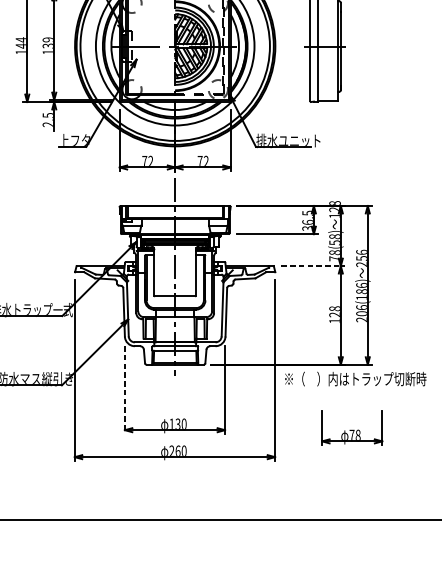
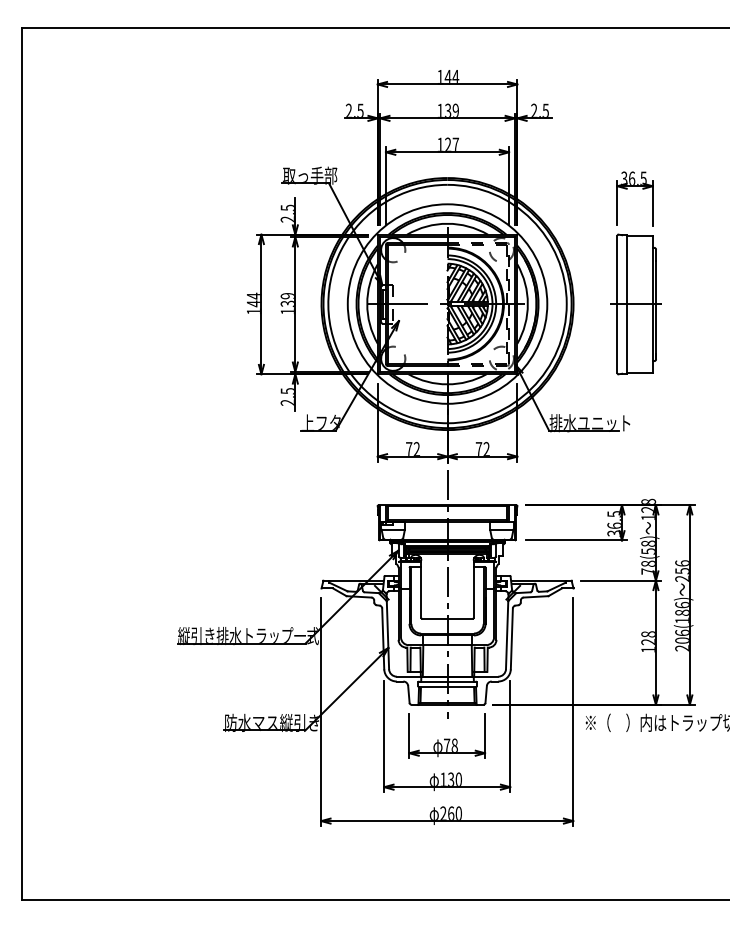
line: (312, 265) -> (620, 580), dashed -> solid
line: (125, 390) -> (384, 737), dashed -> solid
part: (352, 427) -> (447, 735), moved

